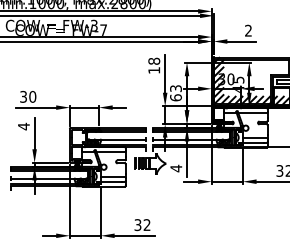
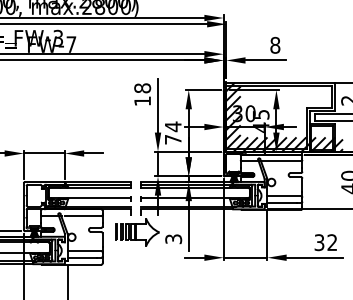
text: (248, 30) -> (275, 44), 2 -> 8
text: (175, 92) -> (172, 132), 63 -> 74
text: (176, 168) -> (173, 239), 4 -> 3

